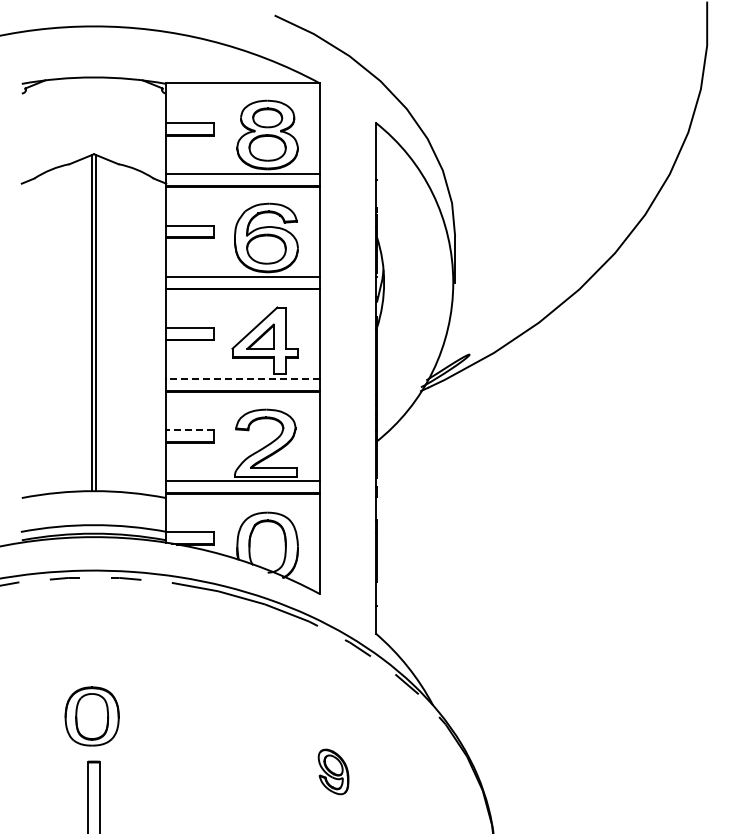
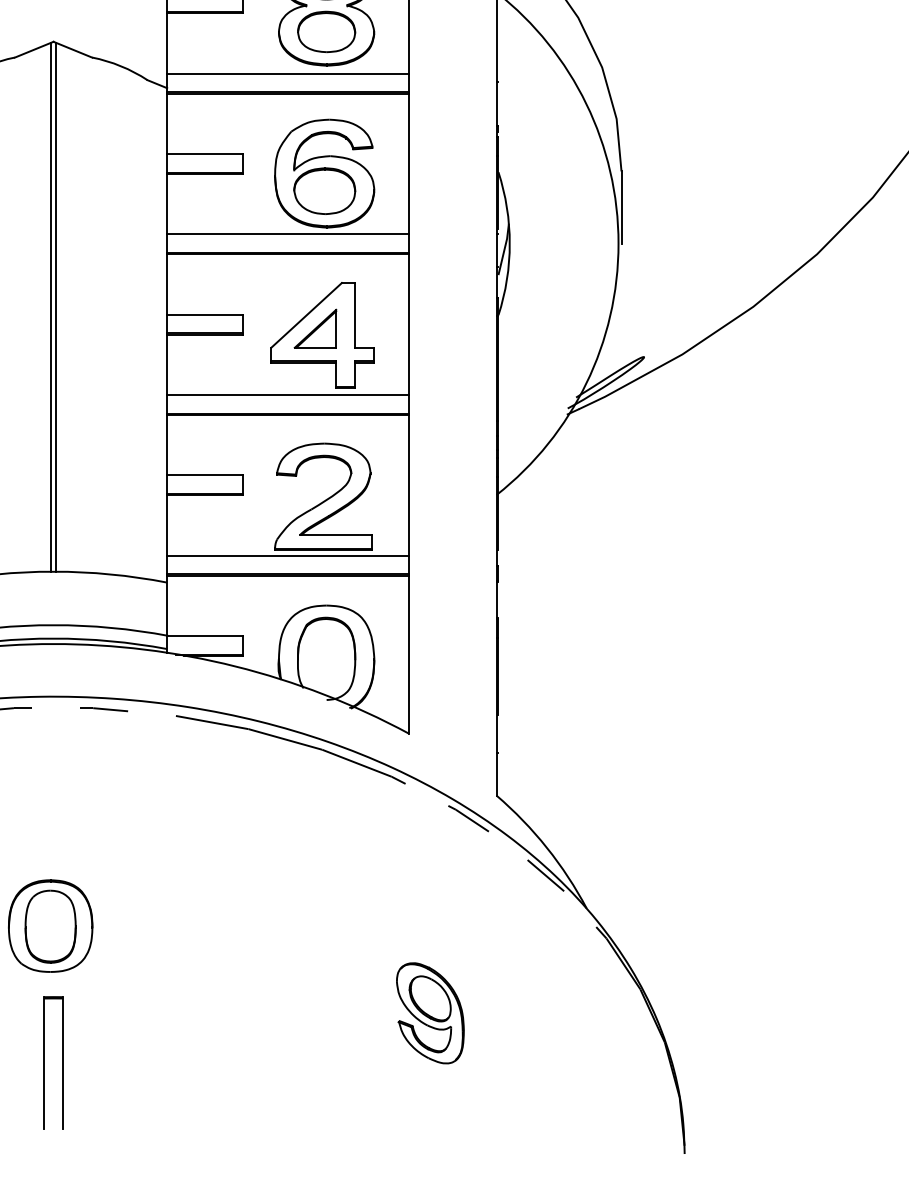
line: (243, 378) -> (288, 394), dashed -> solid
line: (189, 429) -> (203, 474), dashed -> solid
part: (333, 771) -> (430, 1012), size x1.43

